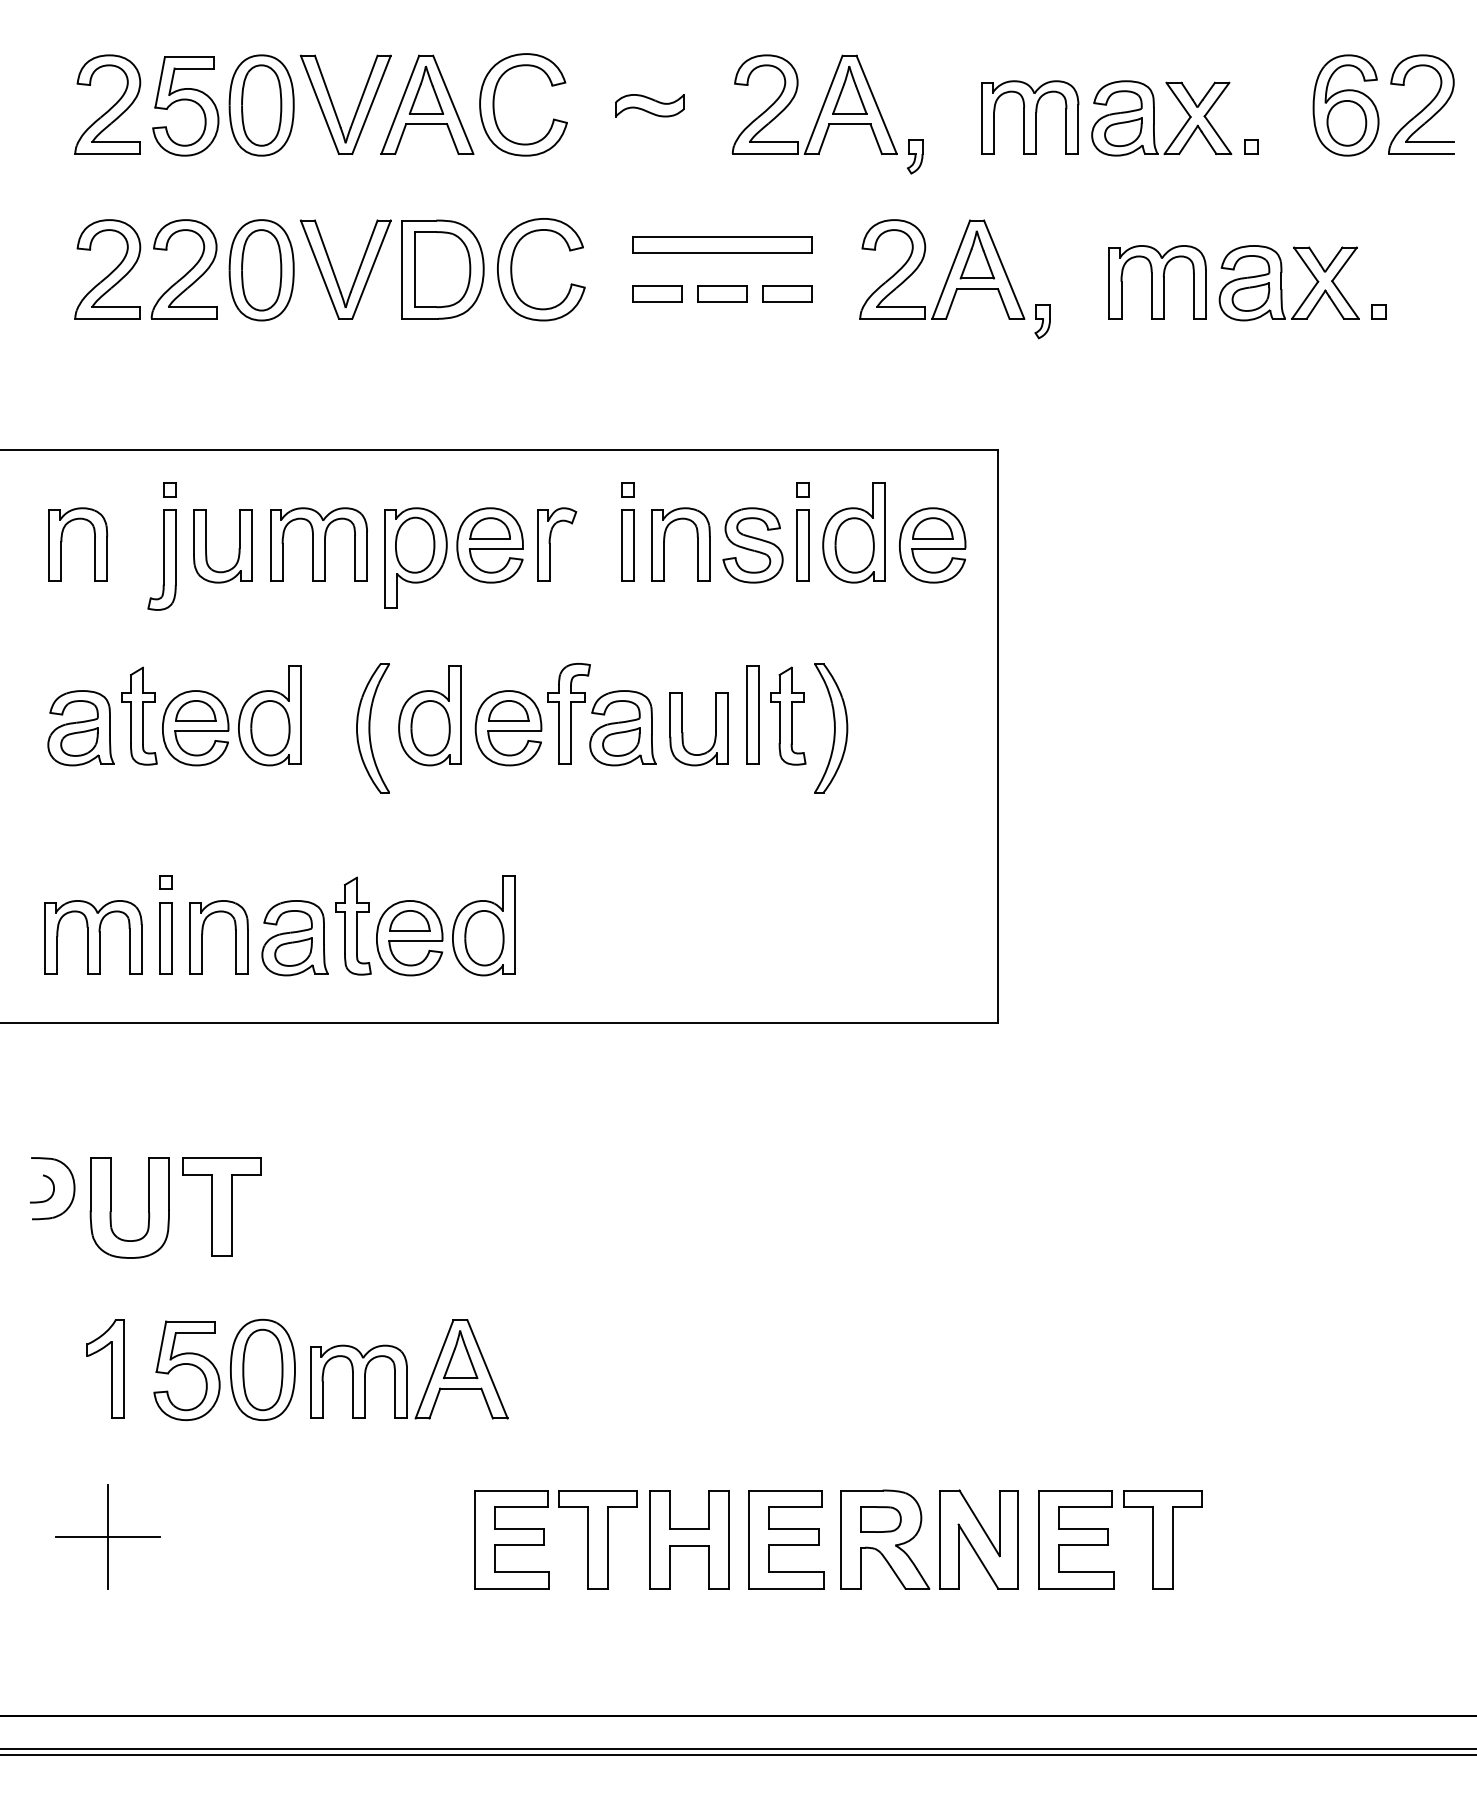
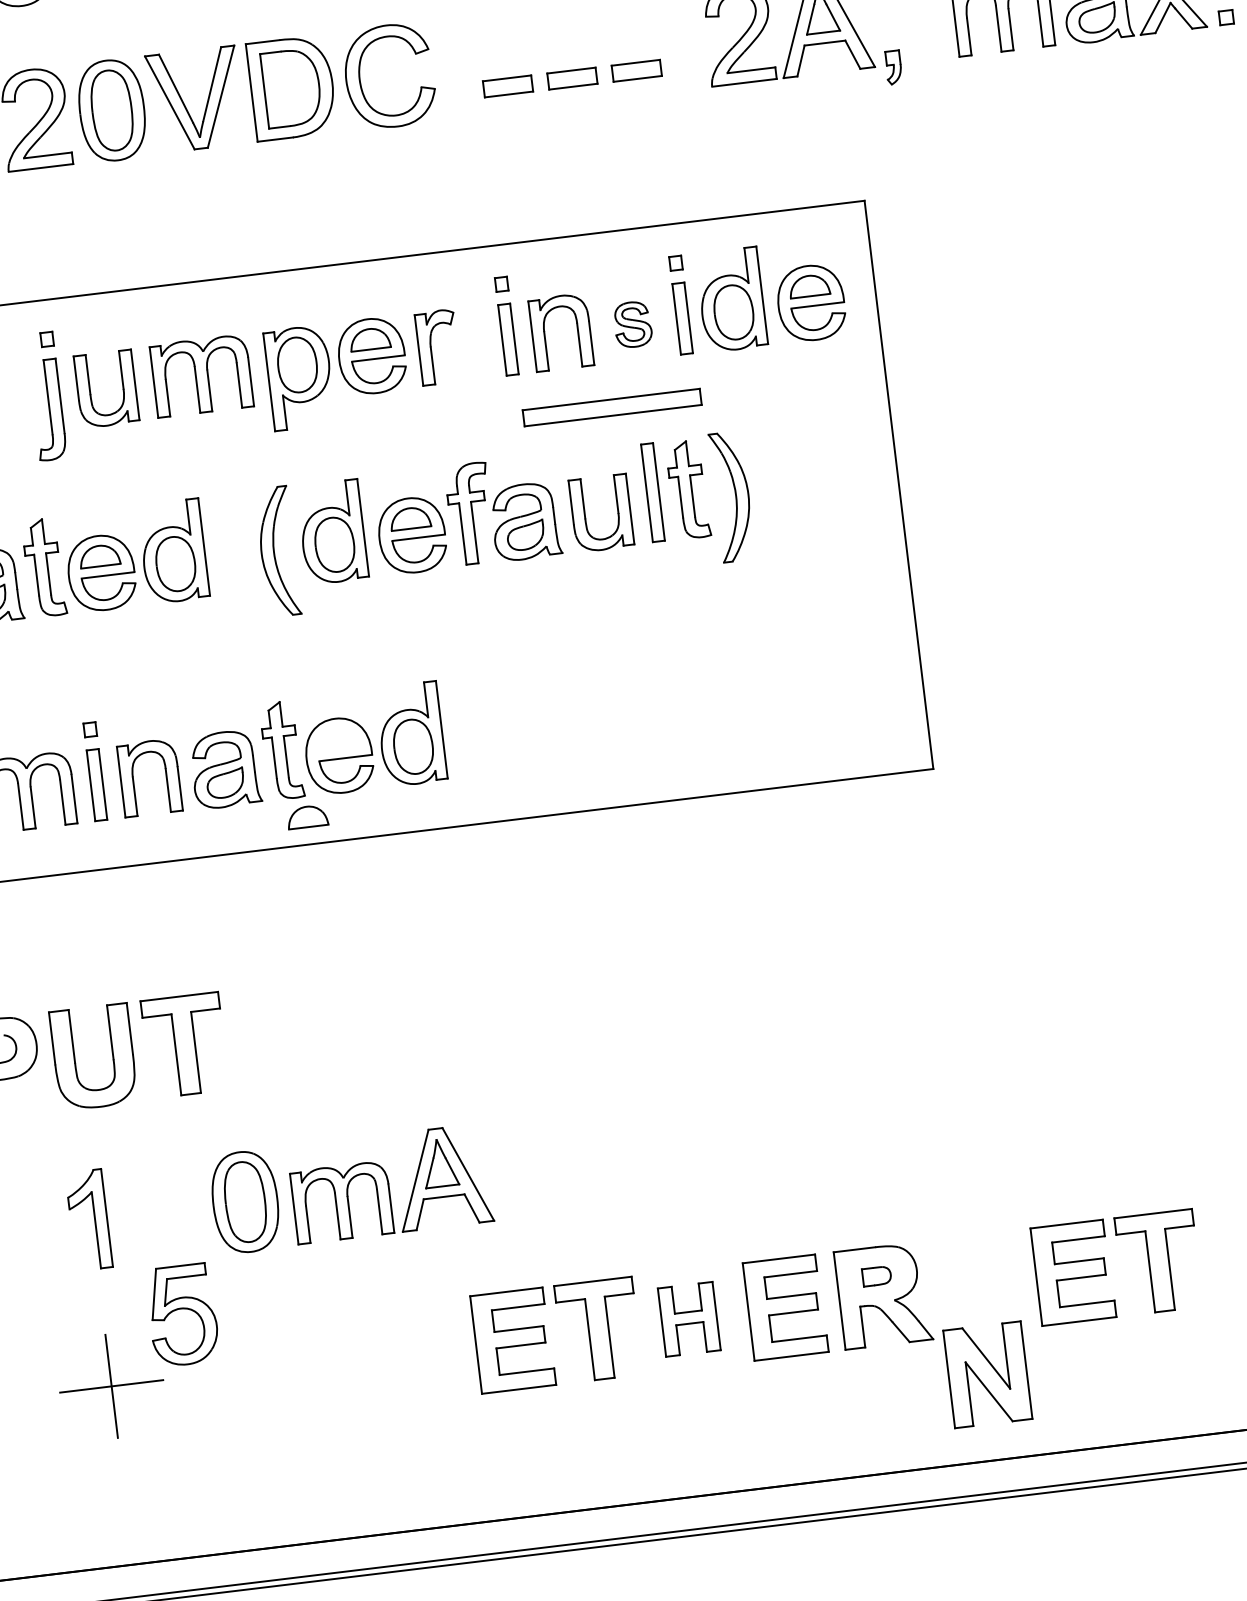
part: (722, 244) -> (612, 406), moved
part: (752, 545) -> (632, 324), size x0.6
part: (409, 920) -> (307, 816), moved
part: (186, 1370) -> (182, 1315), moved
part: (880, 1519) -> (876, 1276), size x0.7
part: (689, 1539) -> (689, 1319), size x0.7
part: (978, 1539) -> (987, 1374), moved

